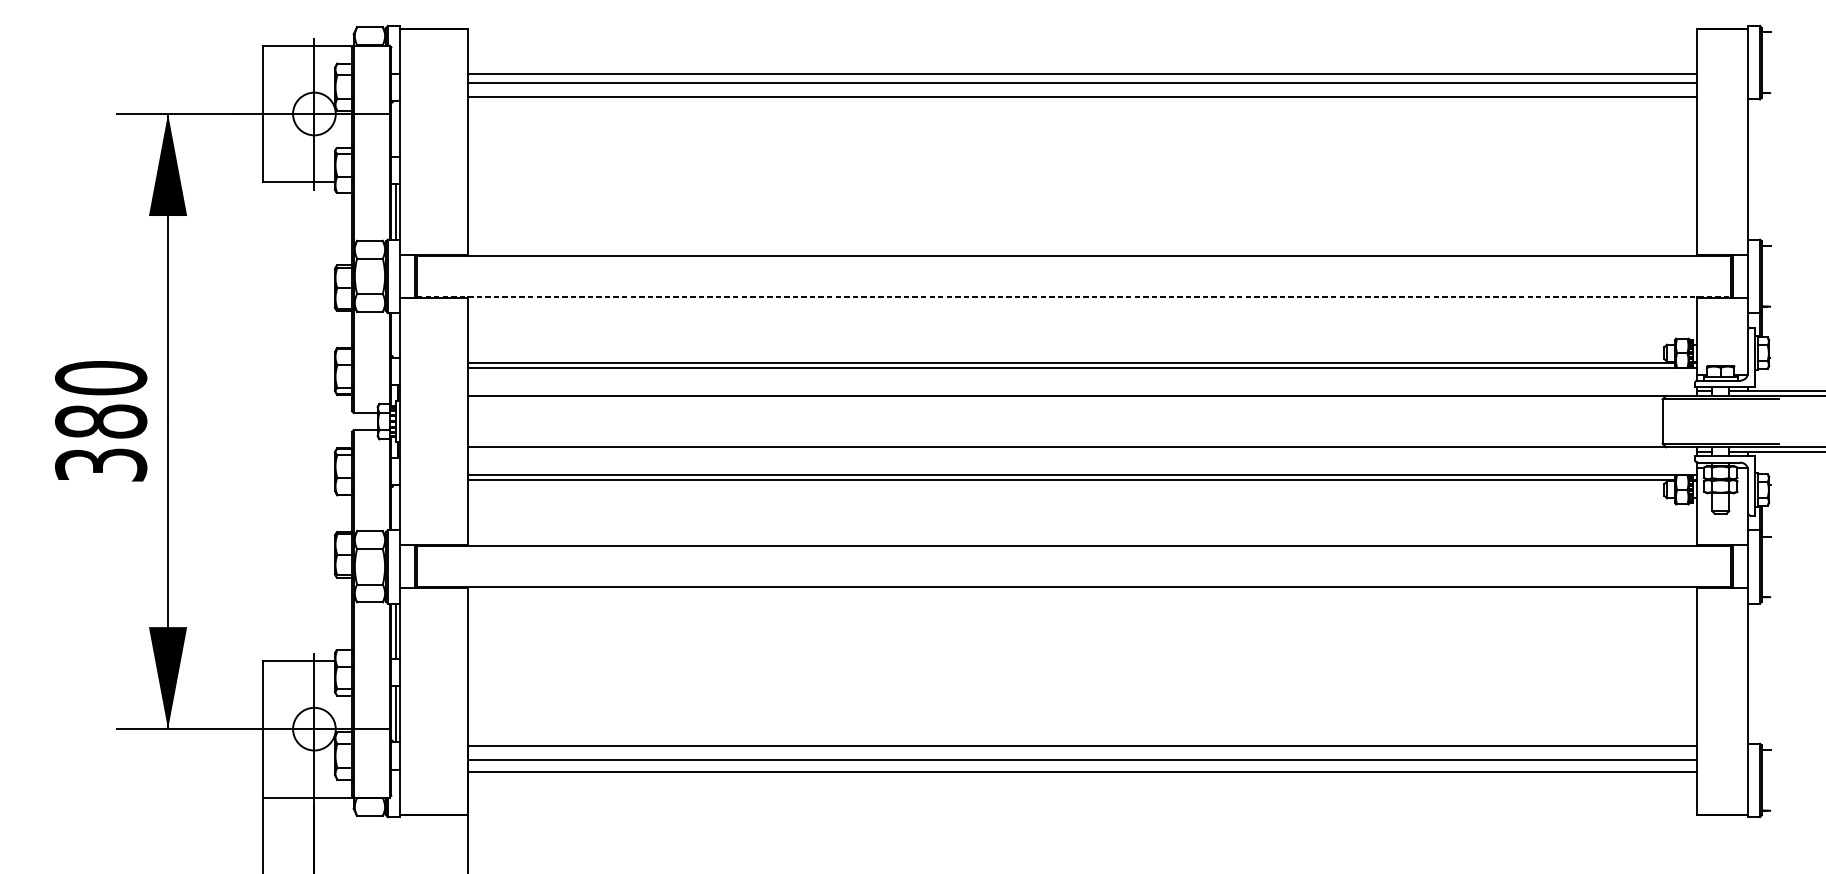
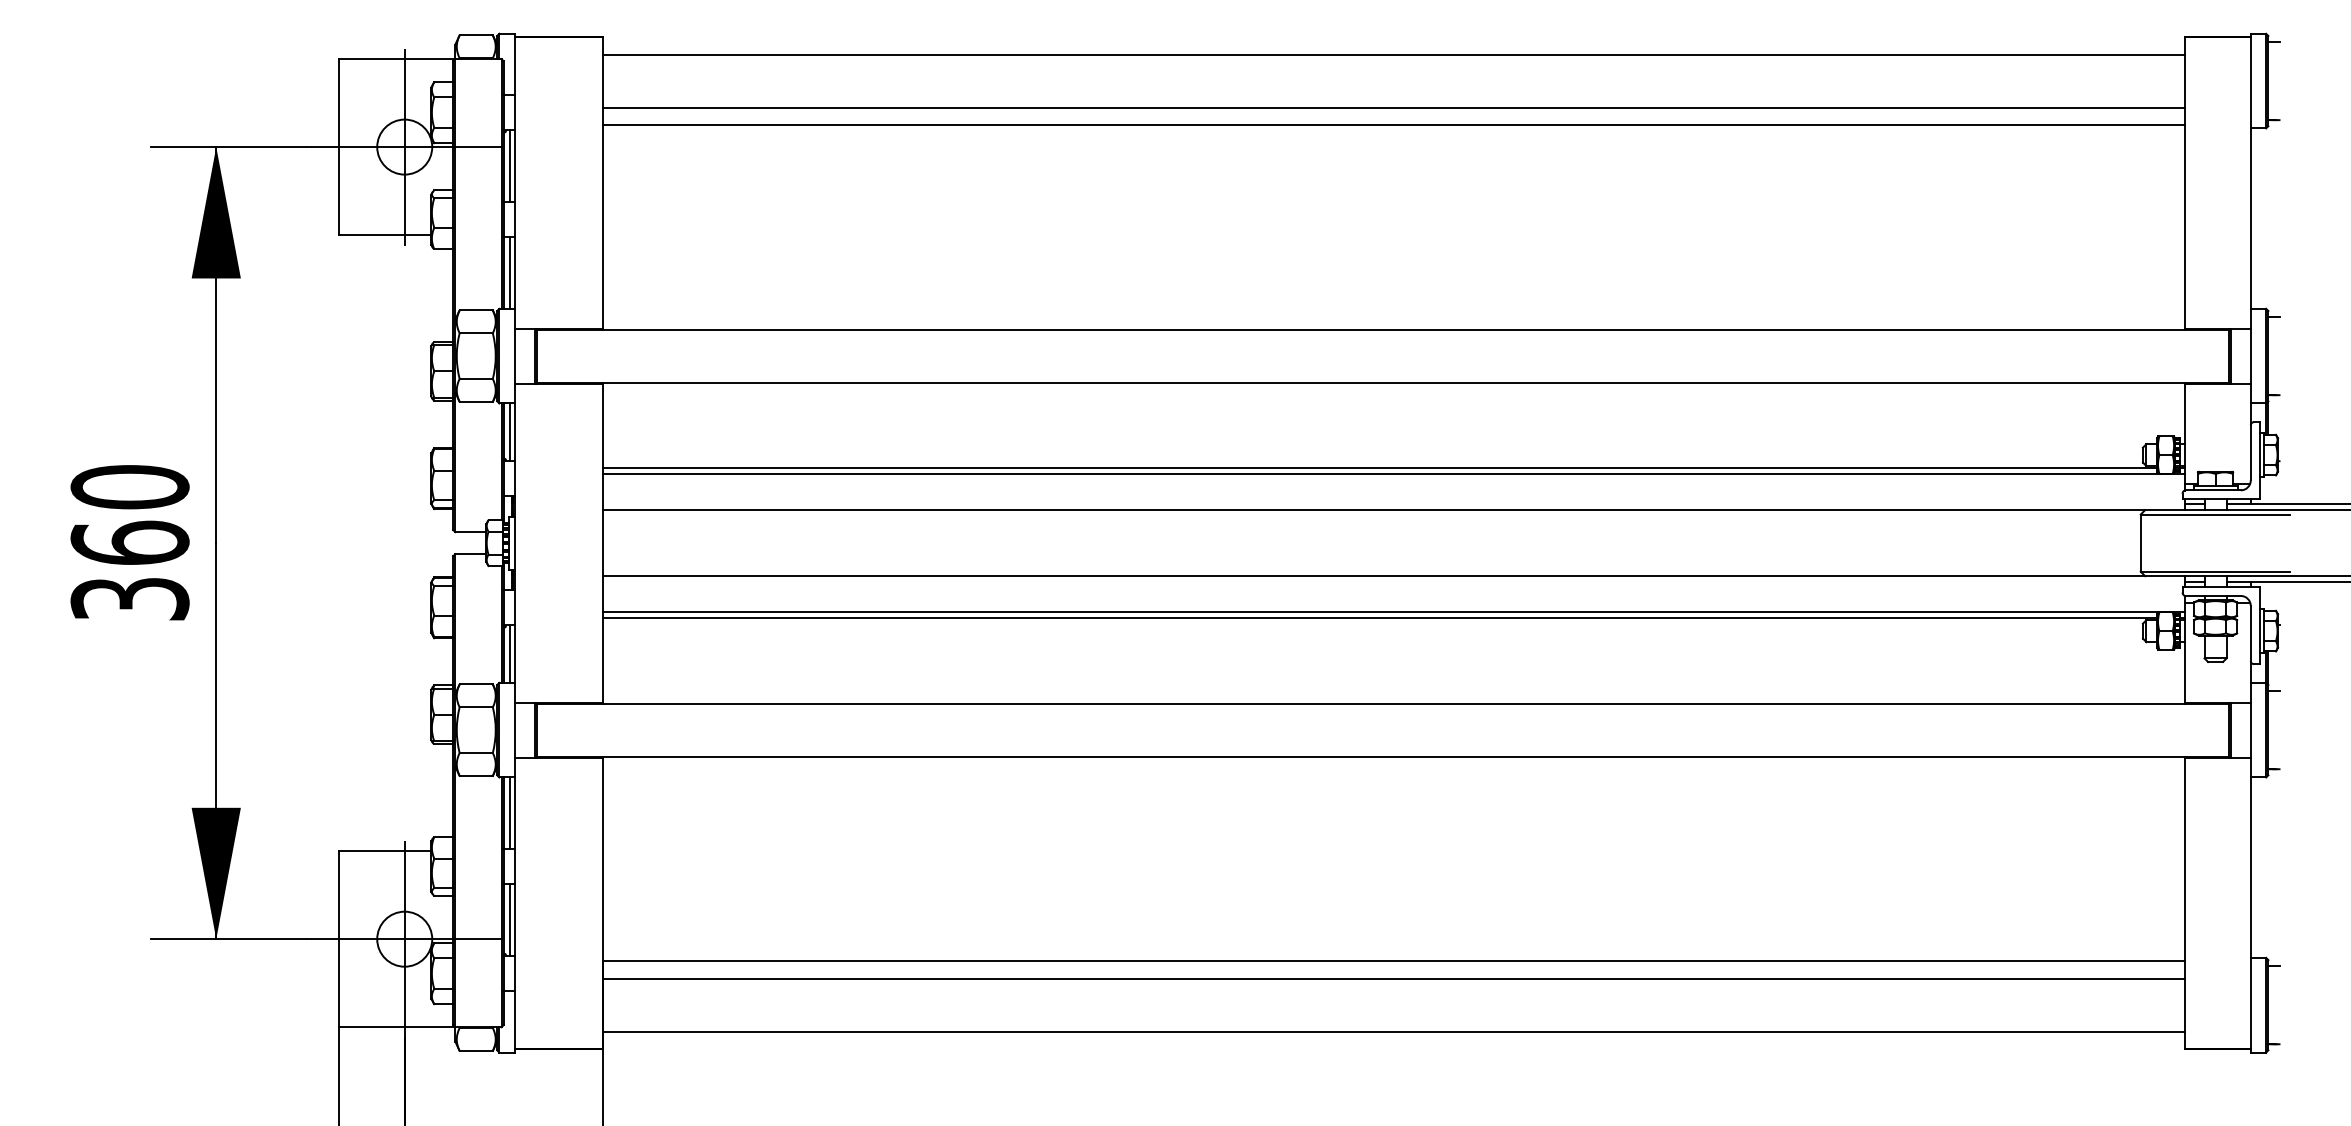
line: (1082, 73) -> (1393, 54), moved
line: (396, 129) -> (510, 166), added
line: (1073, 296) -> (1382, 382), dashed -> solid
line: (396, 334) -> (510, 431), added
text: (100, 421) -> (129, 542), 380 -> 360
line: (396, 507) -> (510, 653), added
line: (1082, 772) -> (1393, 1031), moved

